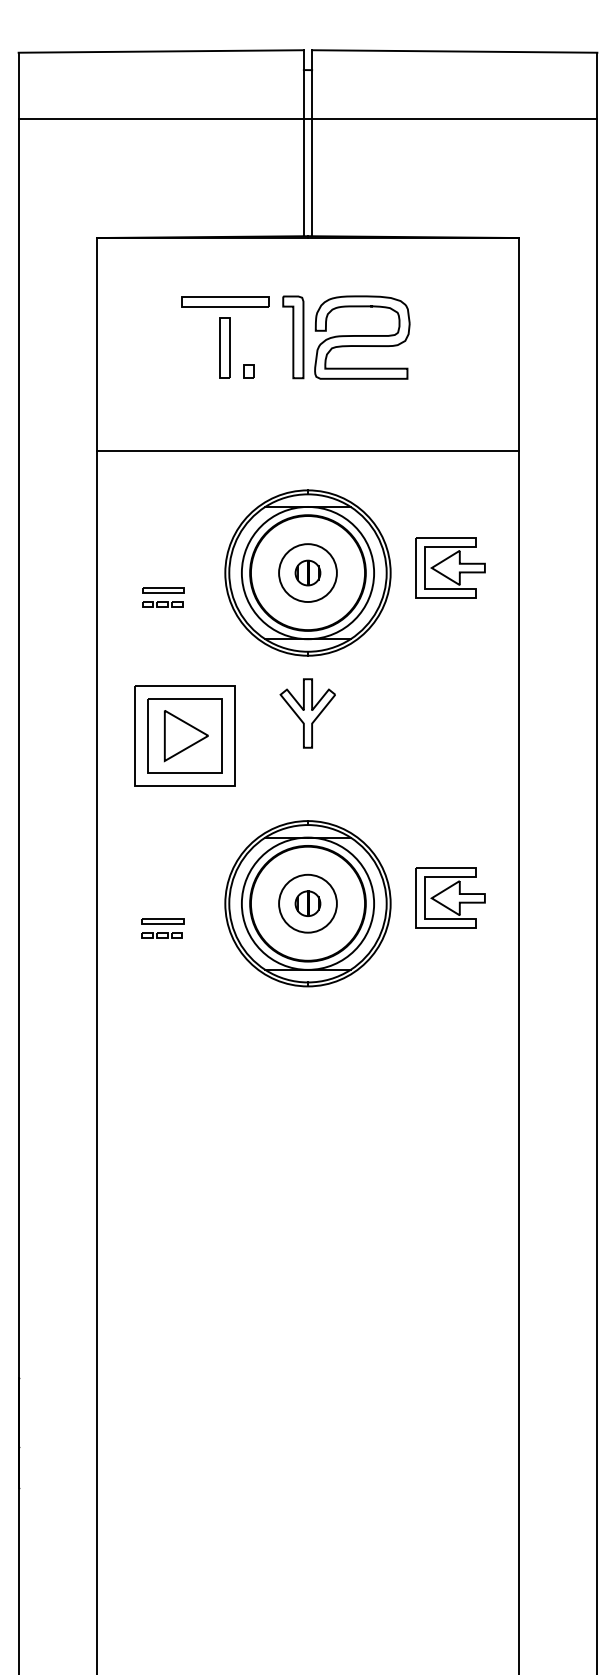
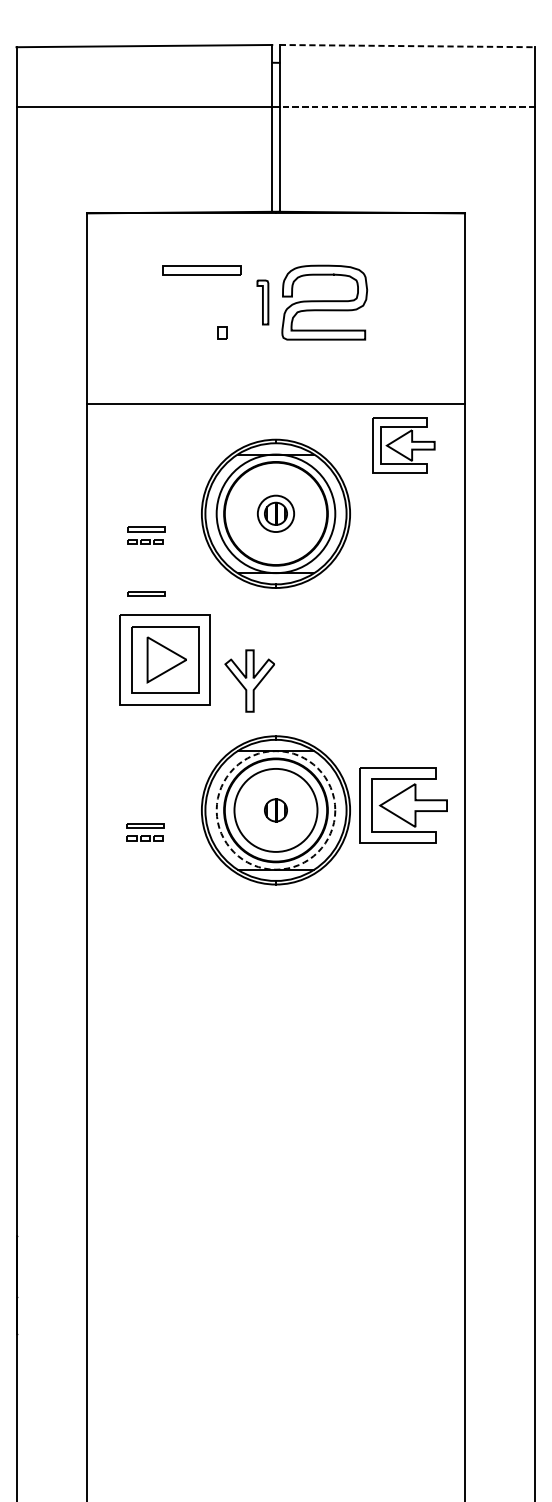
line: (454, 51) -> (407, 46), solid -> dashed
line: (454, 118) -> (407, 106), solid -> dashed
part: (293, 337) -> (262, 302), size x0.6
part: (224, 347) -> (201, 311), removed
part: (450, 567) -> (403, 445), moved
circle: (307, 573) -> (275, 514), size x0.7
part: (163, 662) -> (146, 594), added
part: (307, 713) -> (249, 681), moved
part: (450, 897) -> (403, 804), size x1.4
circle: (307, 903) -> (275, 810), size x1.6
circle: (307, 903) -> (275, 810), solid -> dashed

